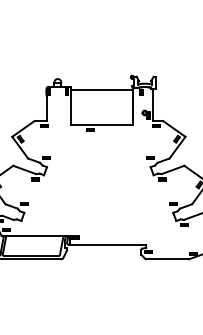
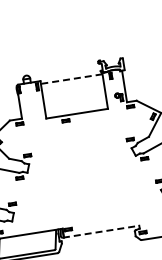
line: (101, 89) -> (70, 79), solid -> dashed
line: (107, 244) -> (100, 231), solid -> dashed

